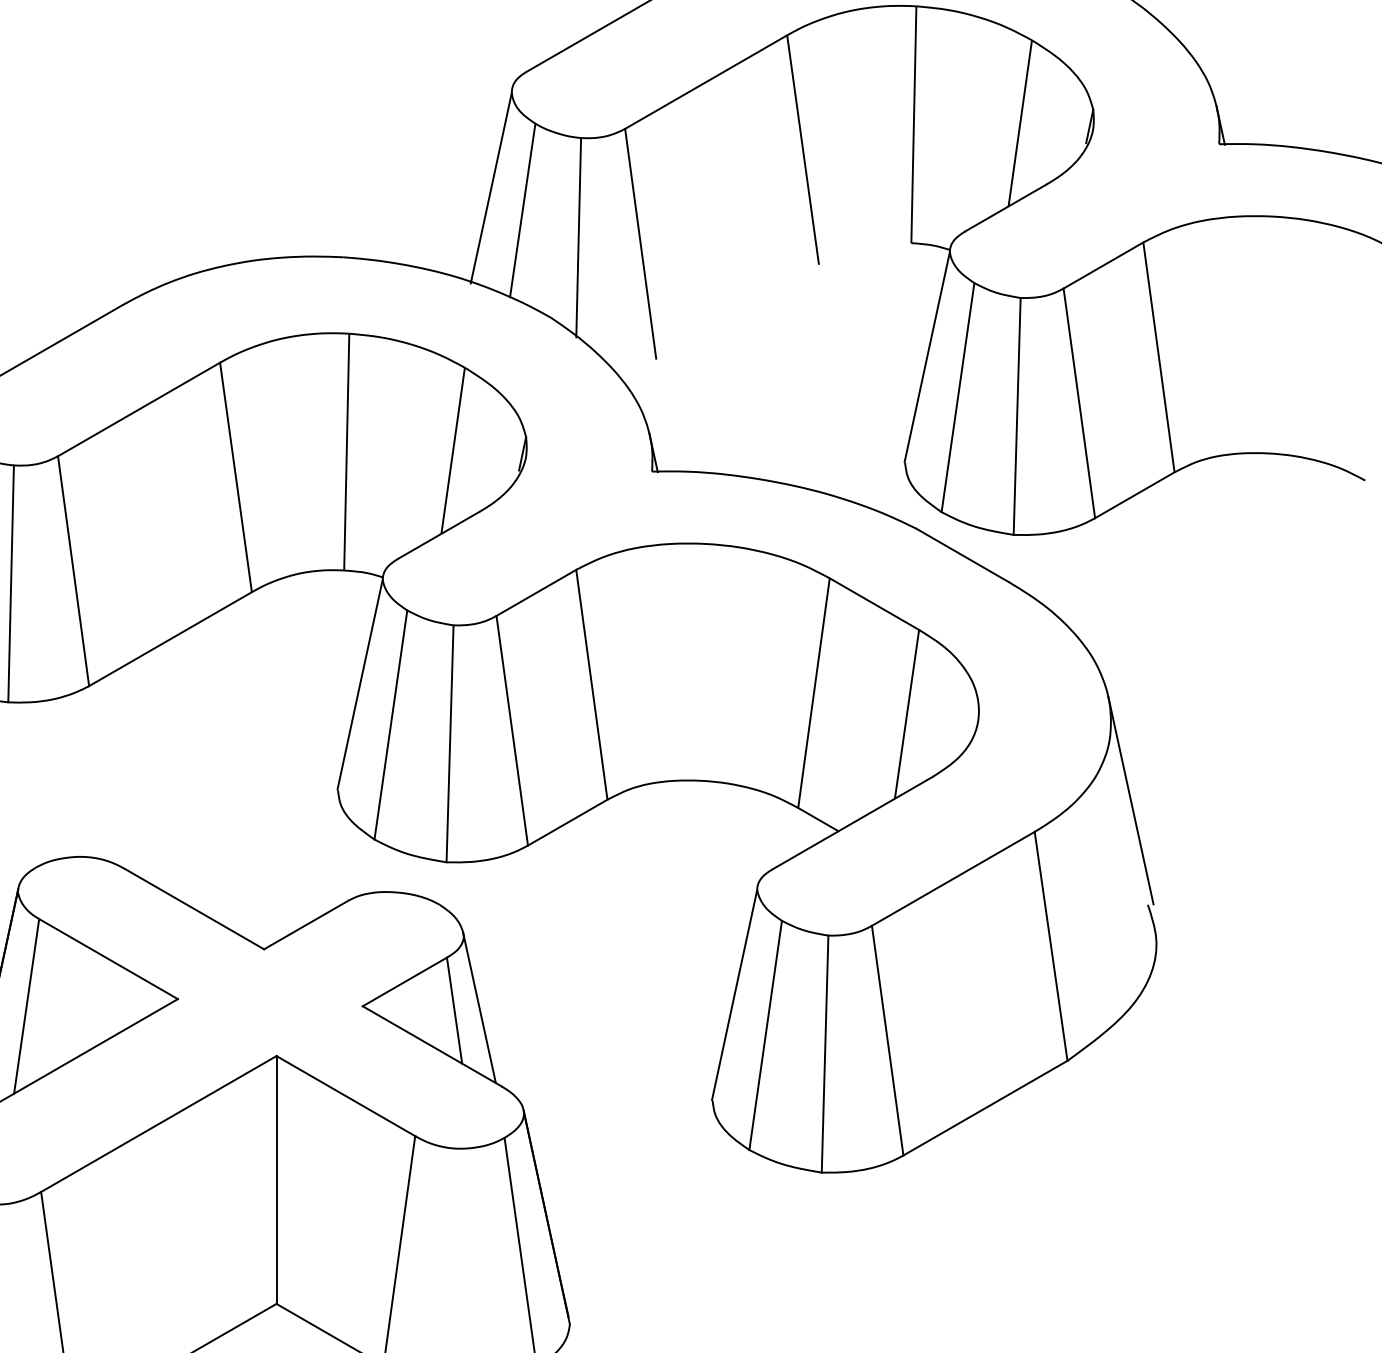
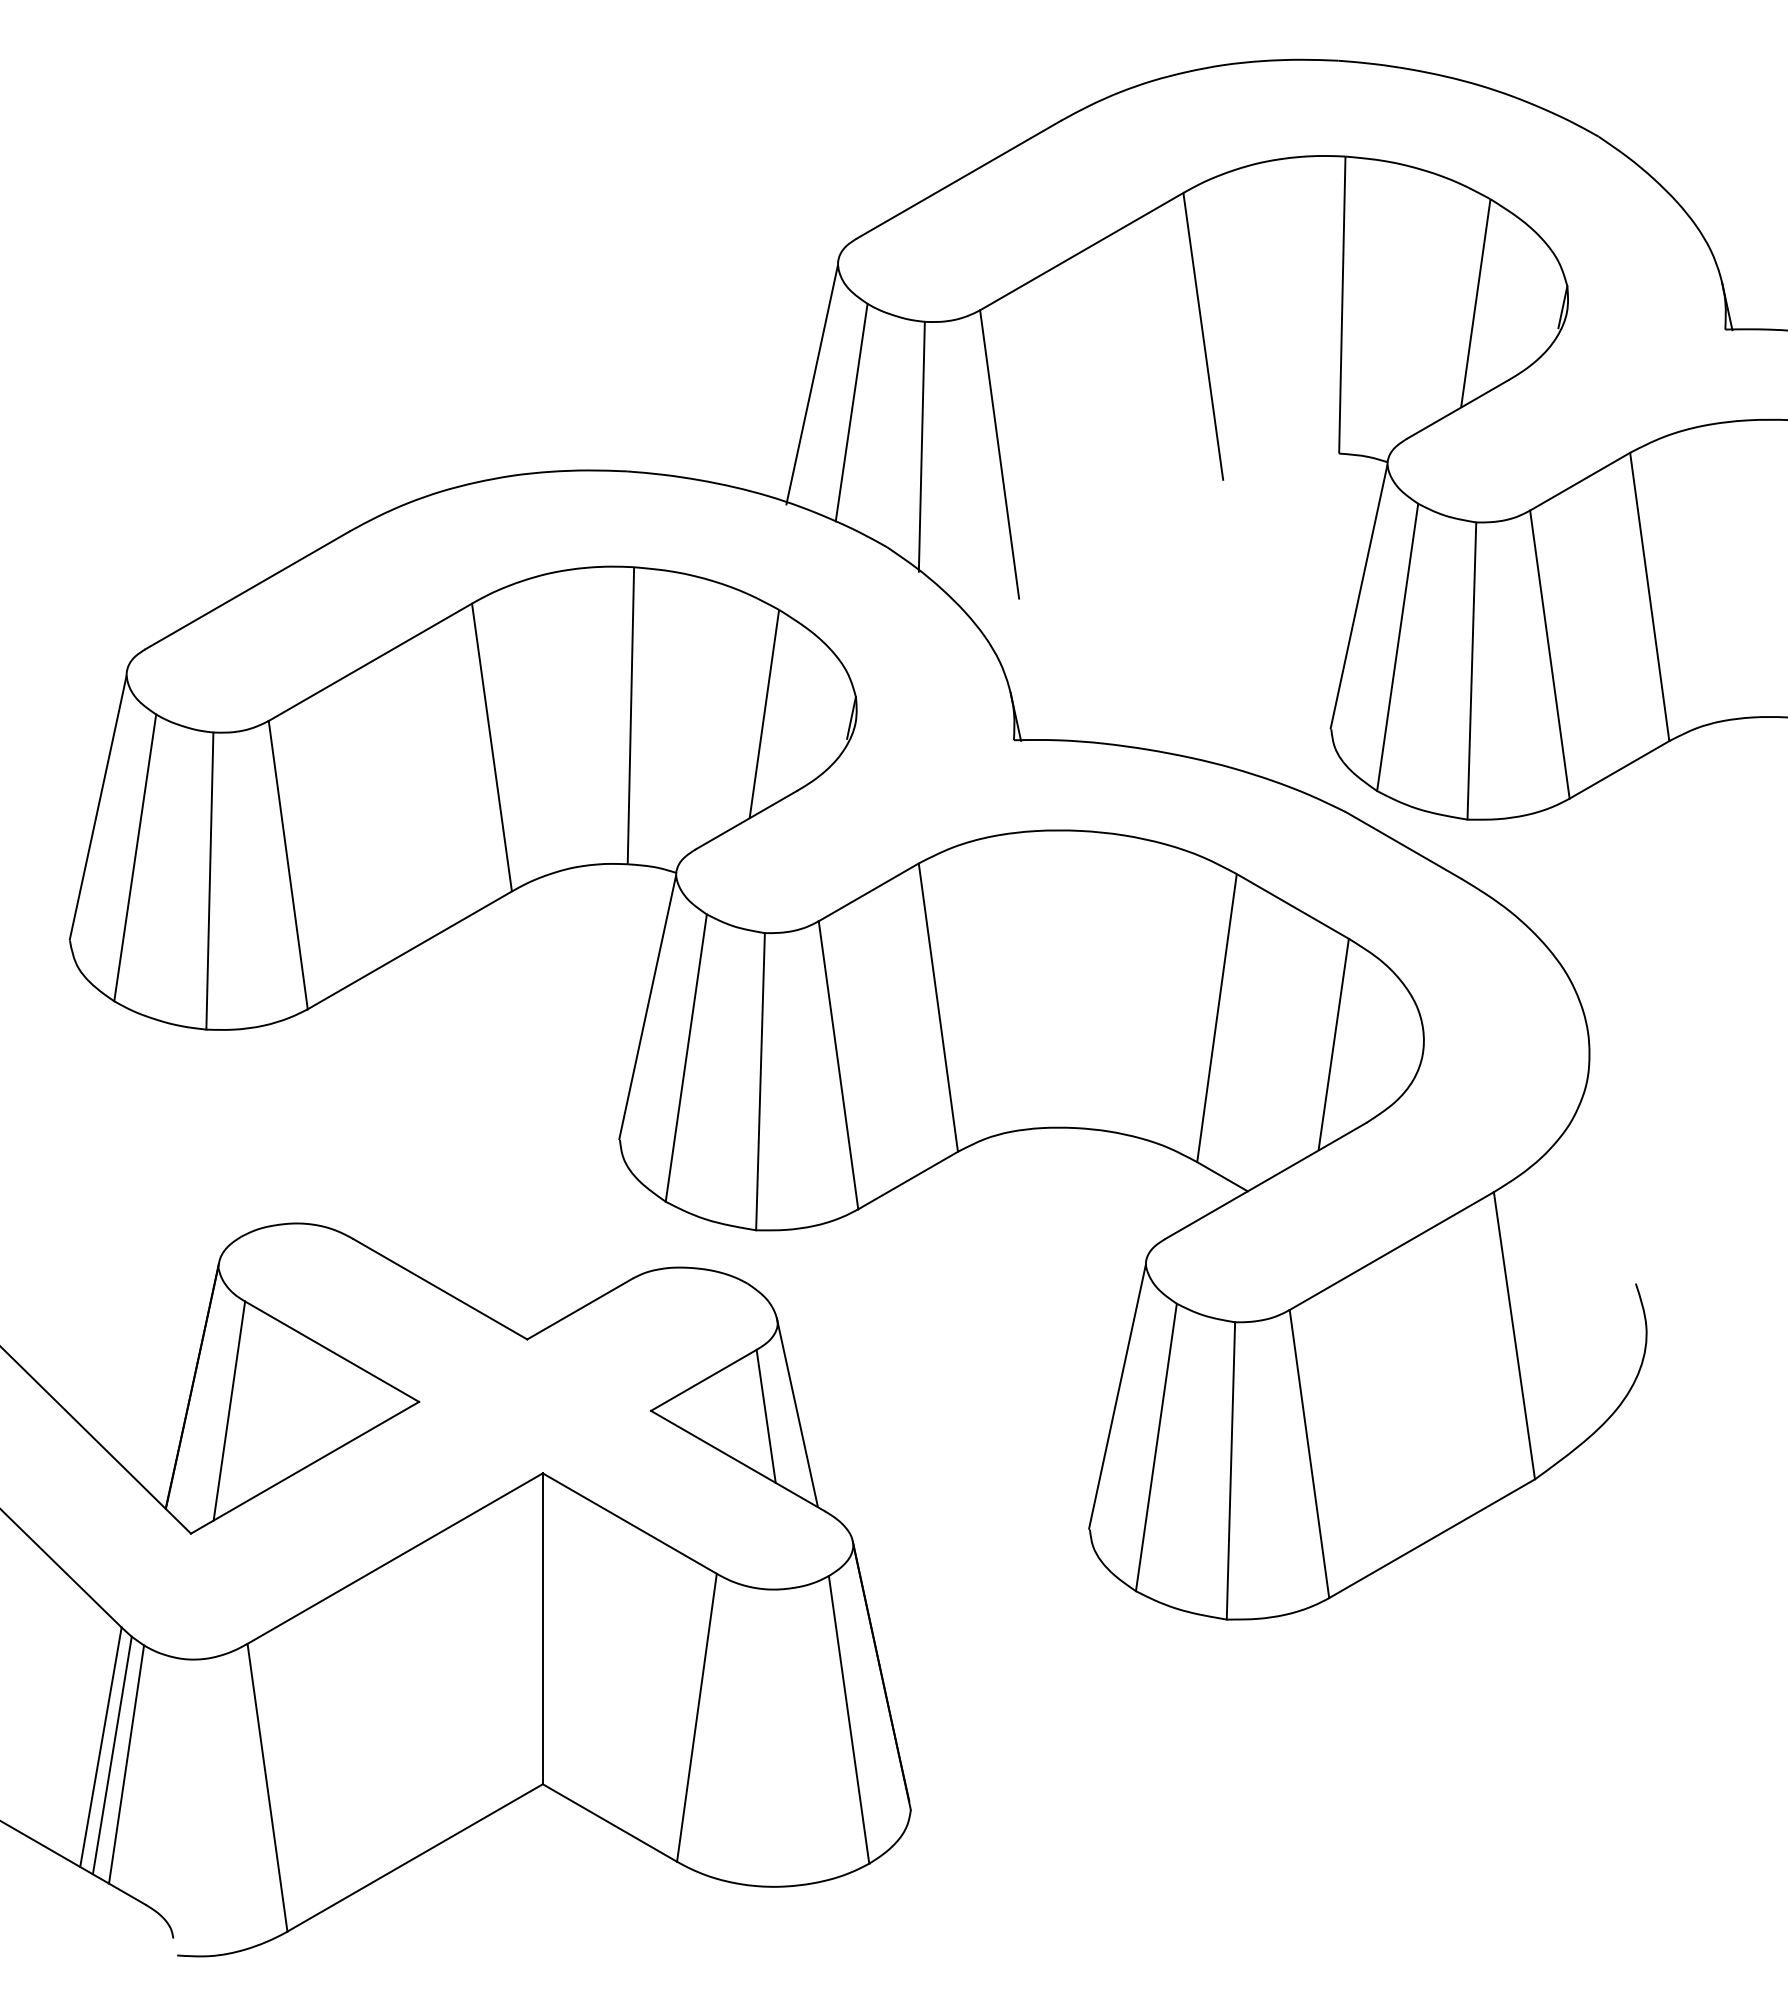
line: (1130, 800) -> (1614, 1152), removed

